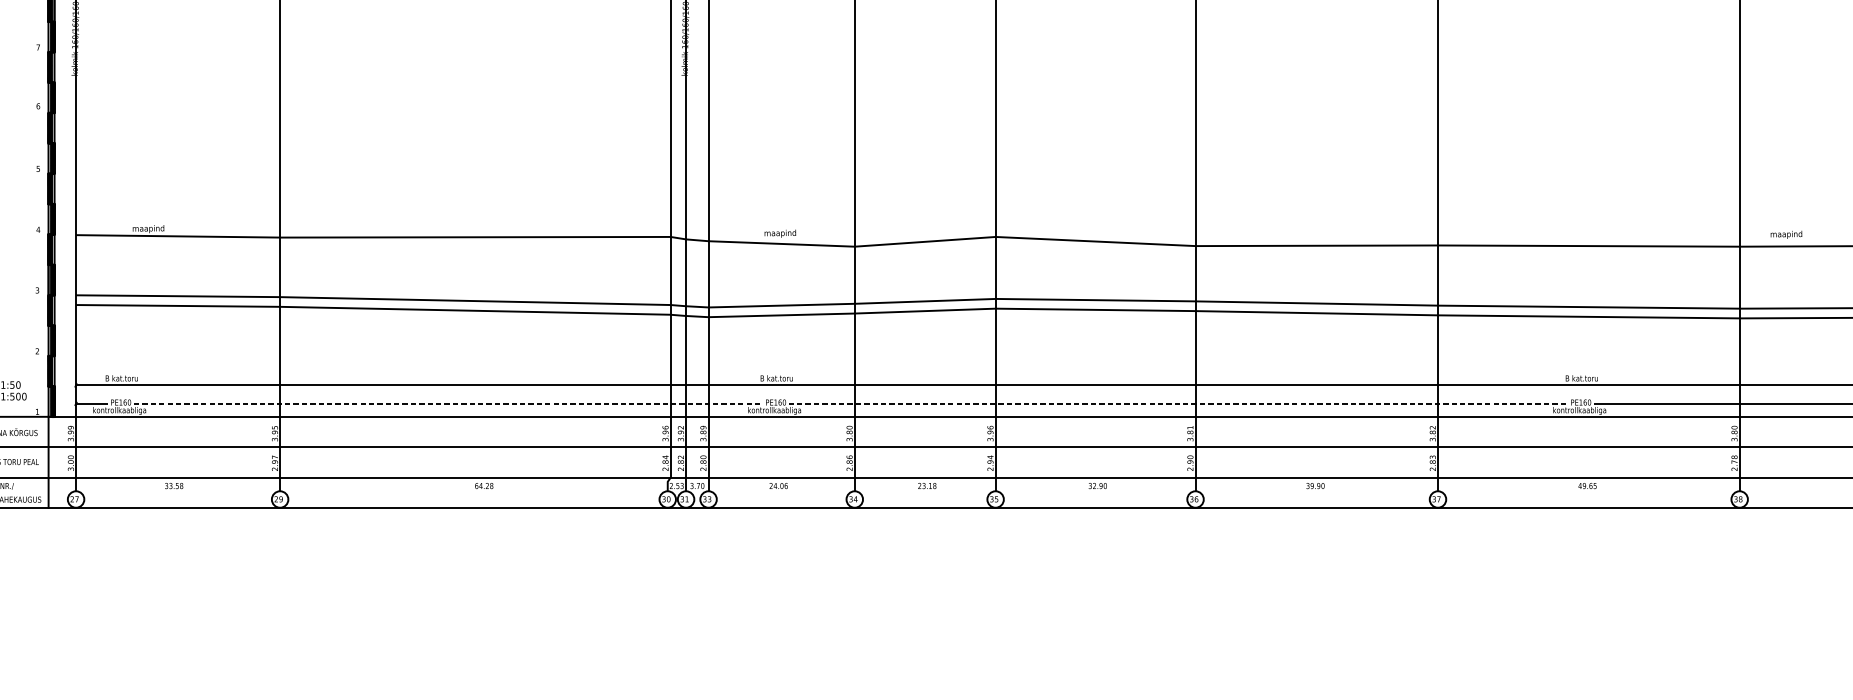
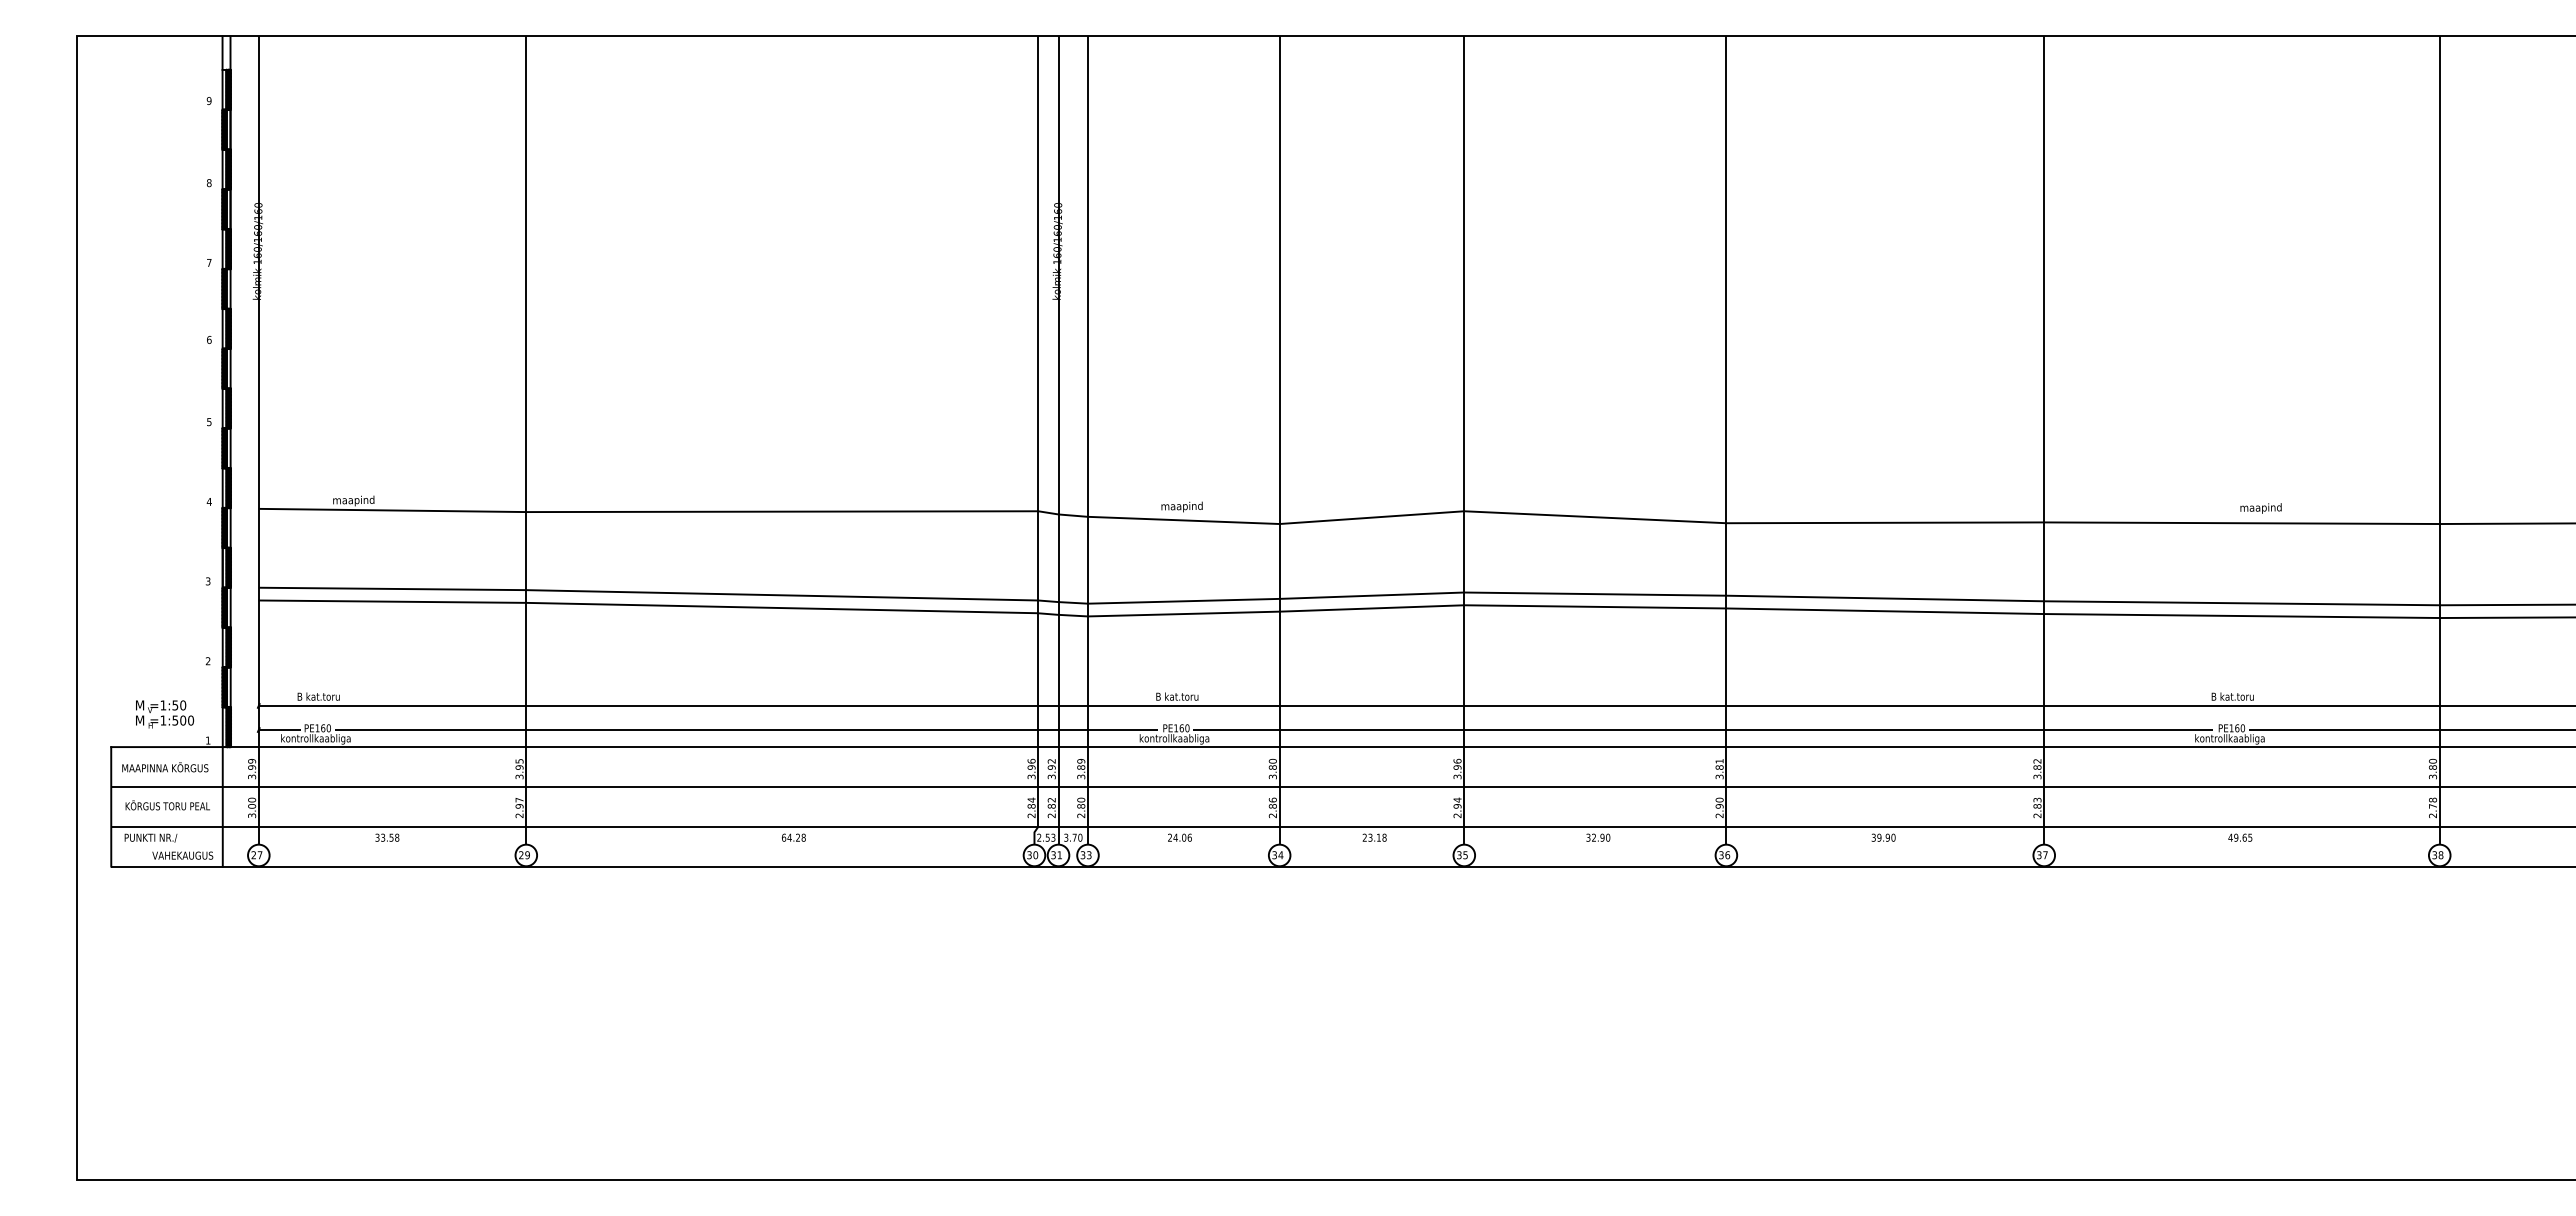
text: (1786, 234) -> (2260, 508), moved
line: (448, 404) -> (746, 730), dashed -> solid
line: (1178, 404) -> (1703, 730), dashed -> solid

